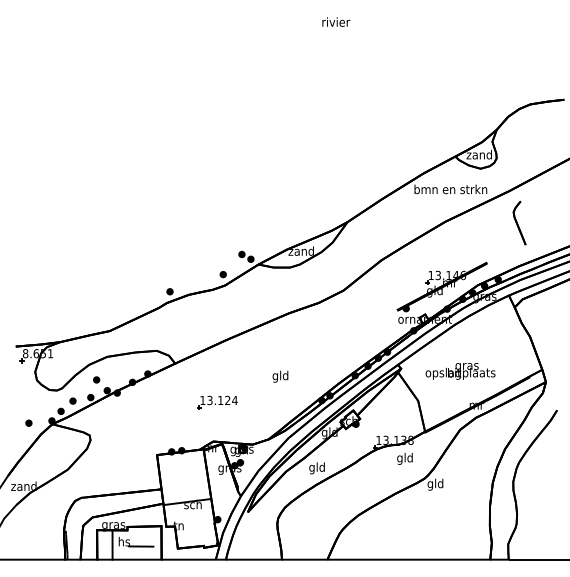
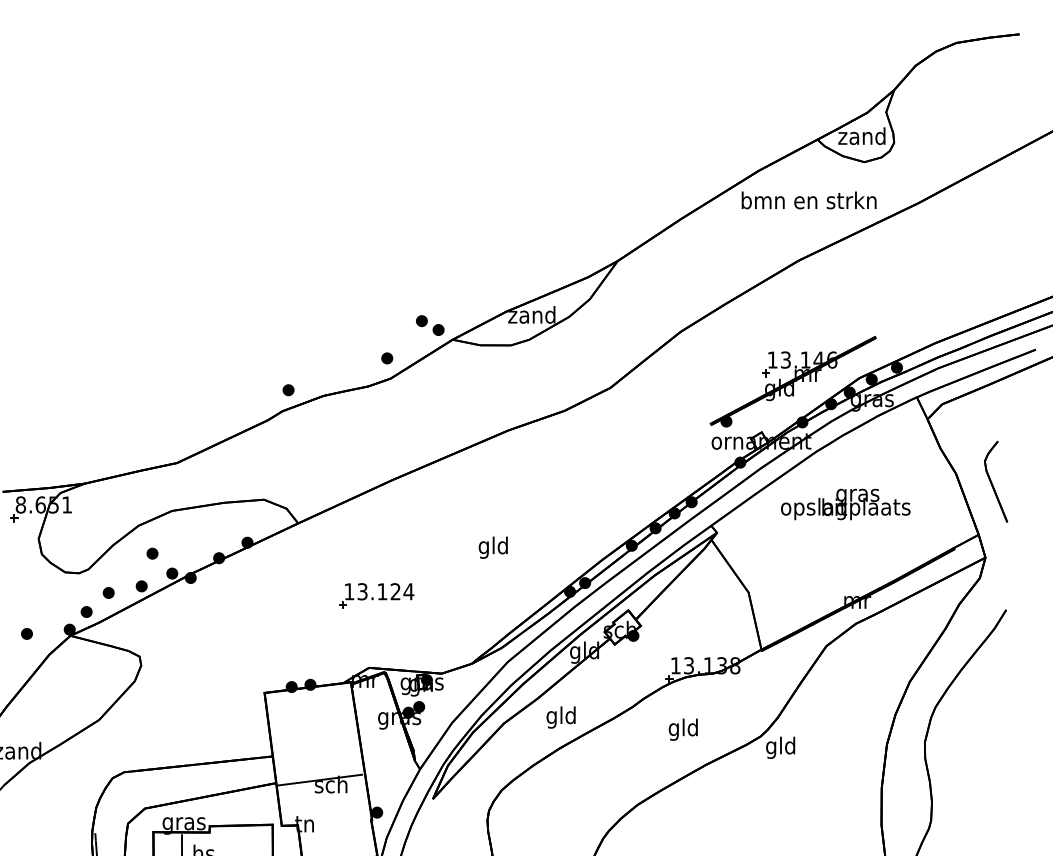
part: (519, 223) -> (995, 482), moved
text: (460, 371) -> (845, 504), moved
text: (404, 458) -> (682, 728), moved

